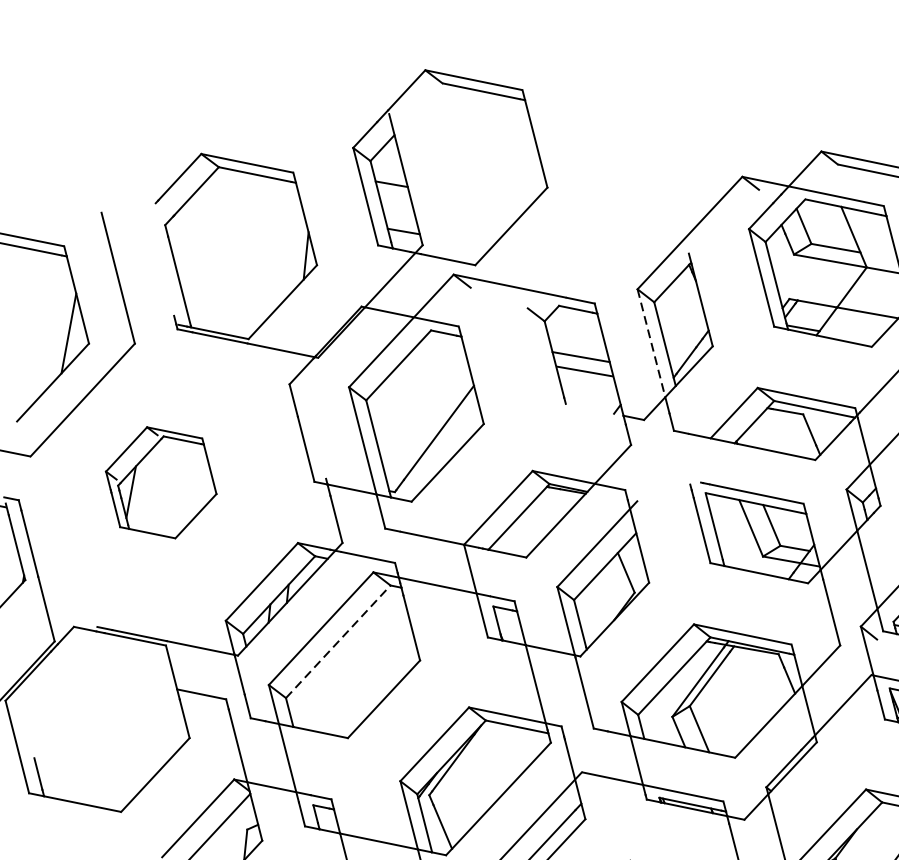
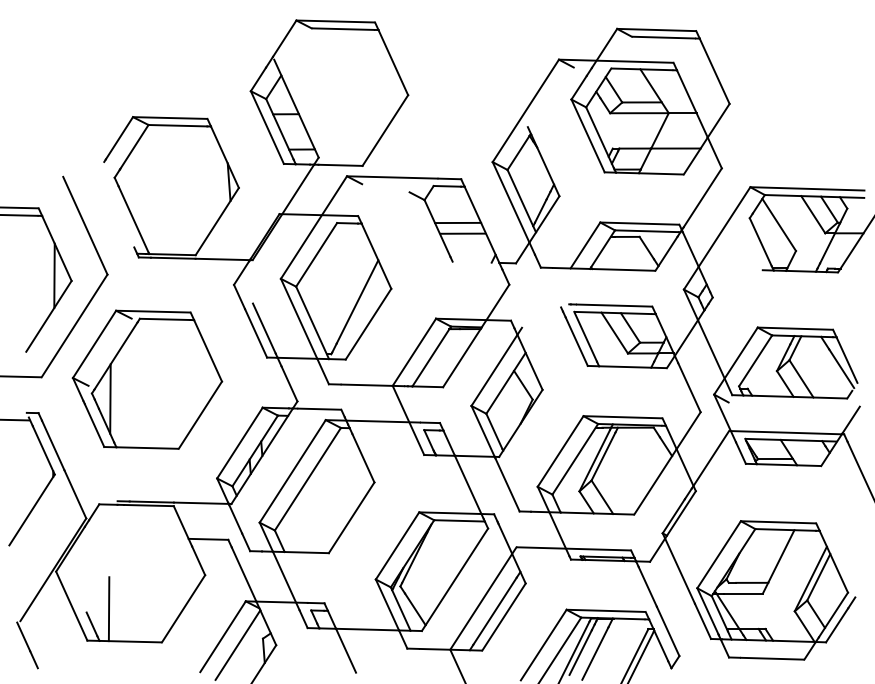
line: (651, 343) -> (511, 202), dashed -> solid
line: (316, 445) -> (263, 328), added
part: (161, 482) -> (147, 379), size x1.67
line: (337, 642) -> (307, 479), dashed -> solid
line: (62, 759) -> (108, 609), added

